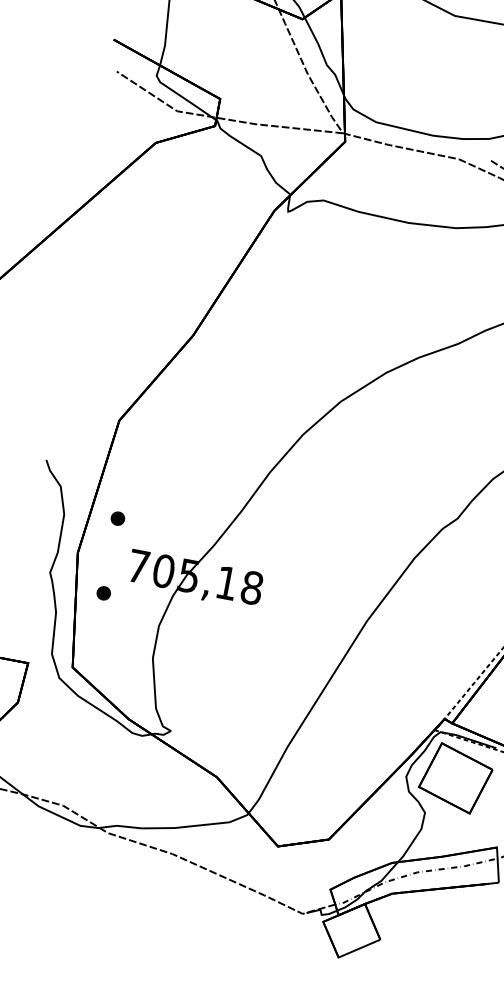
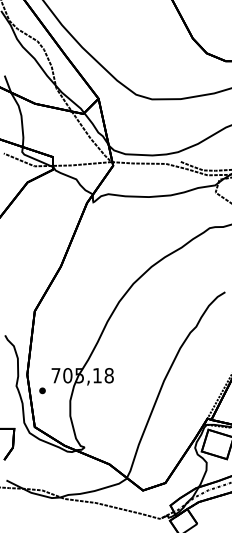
part: (117, 517) -> (42, 355), removed

